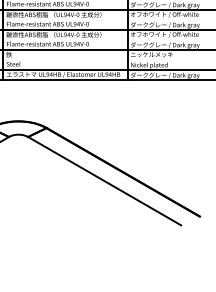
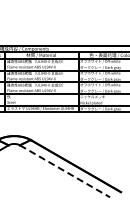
line: (105, 181) -> (65, 171), solid -> dashed

